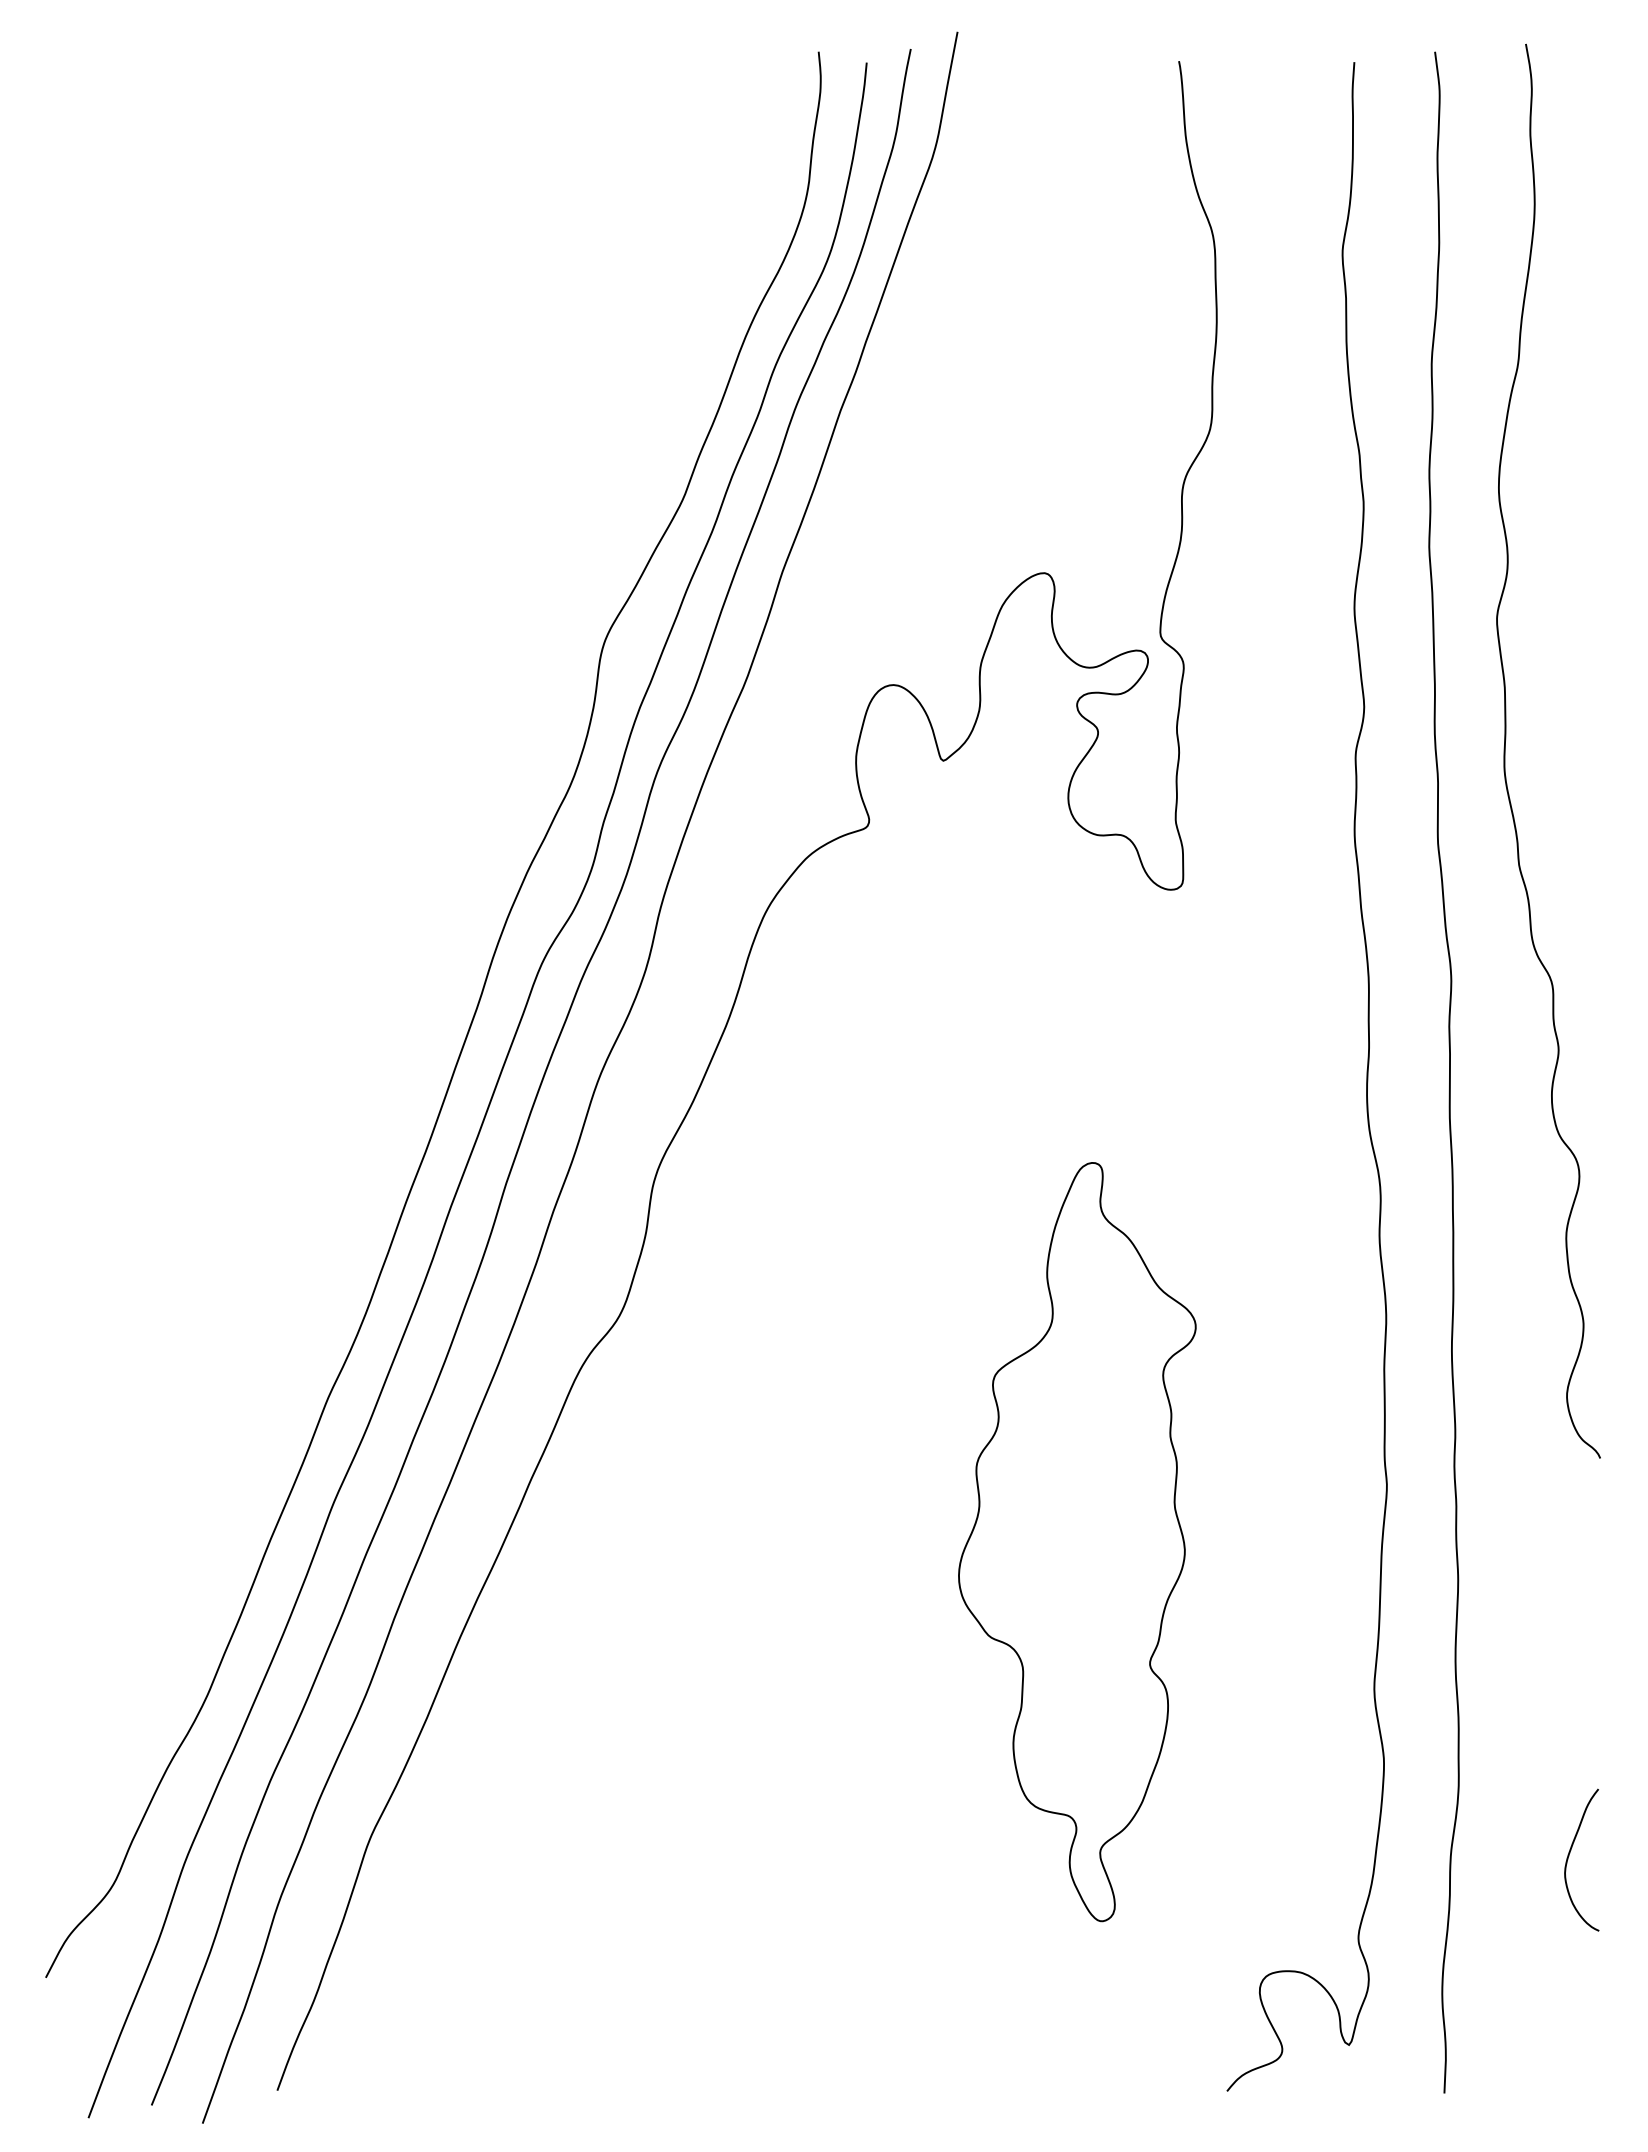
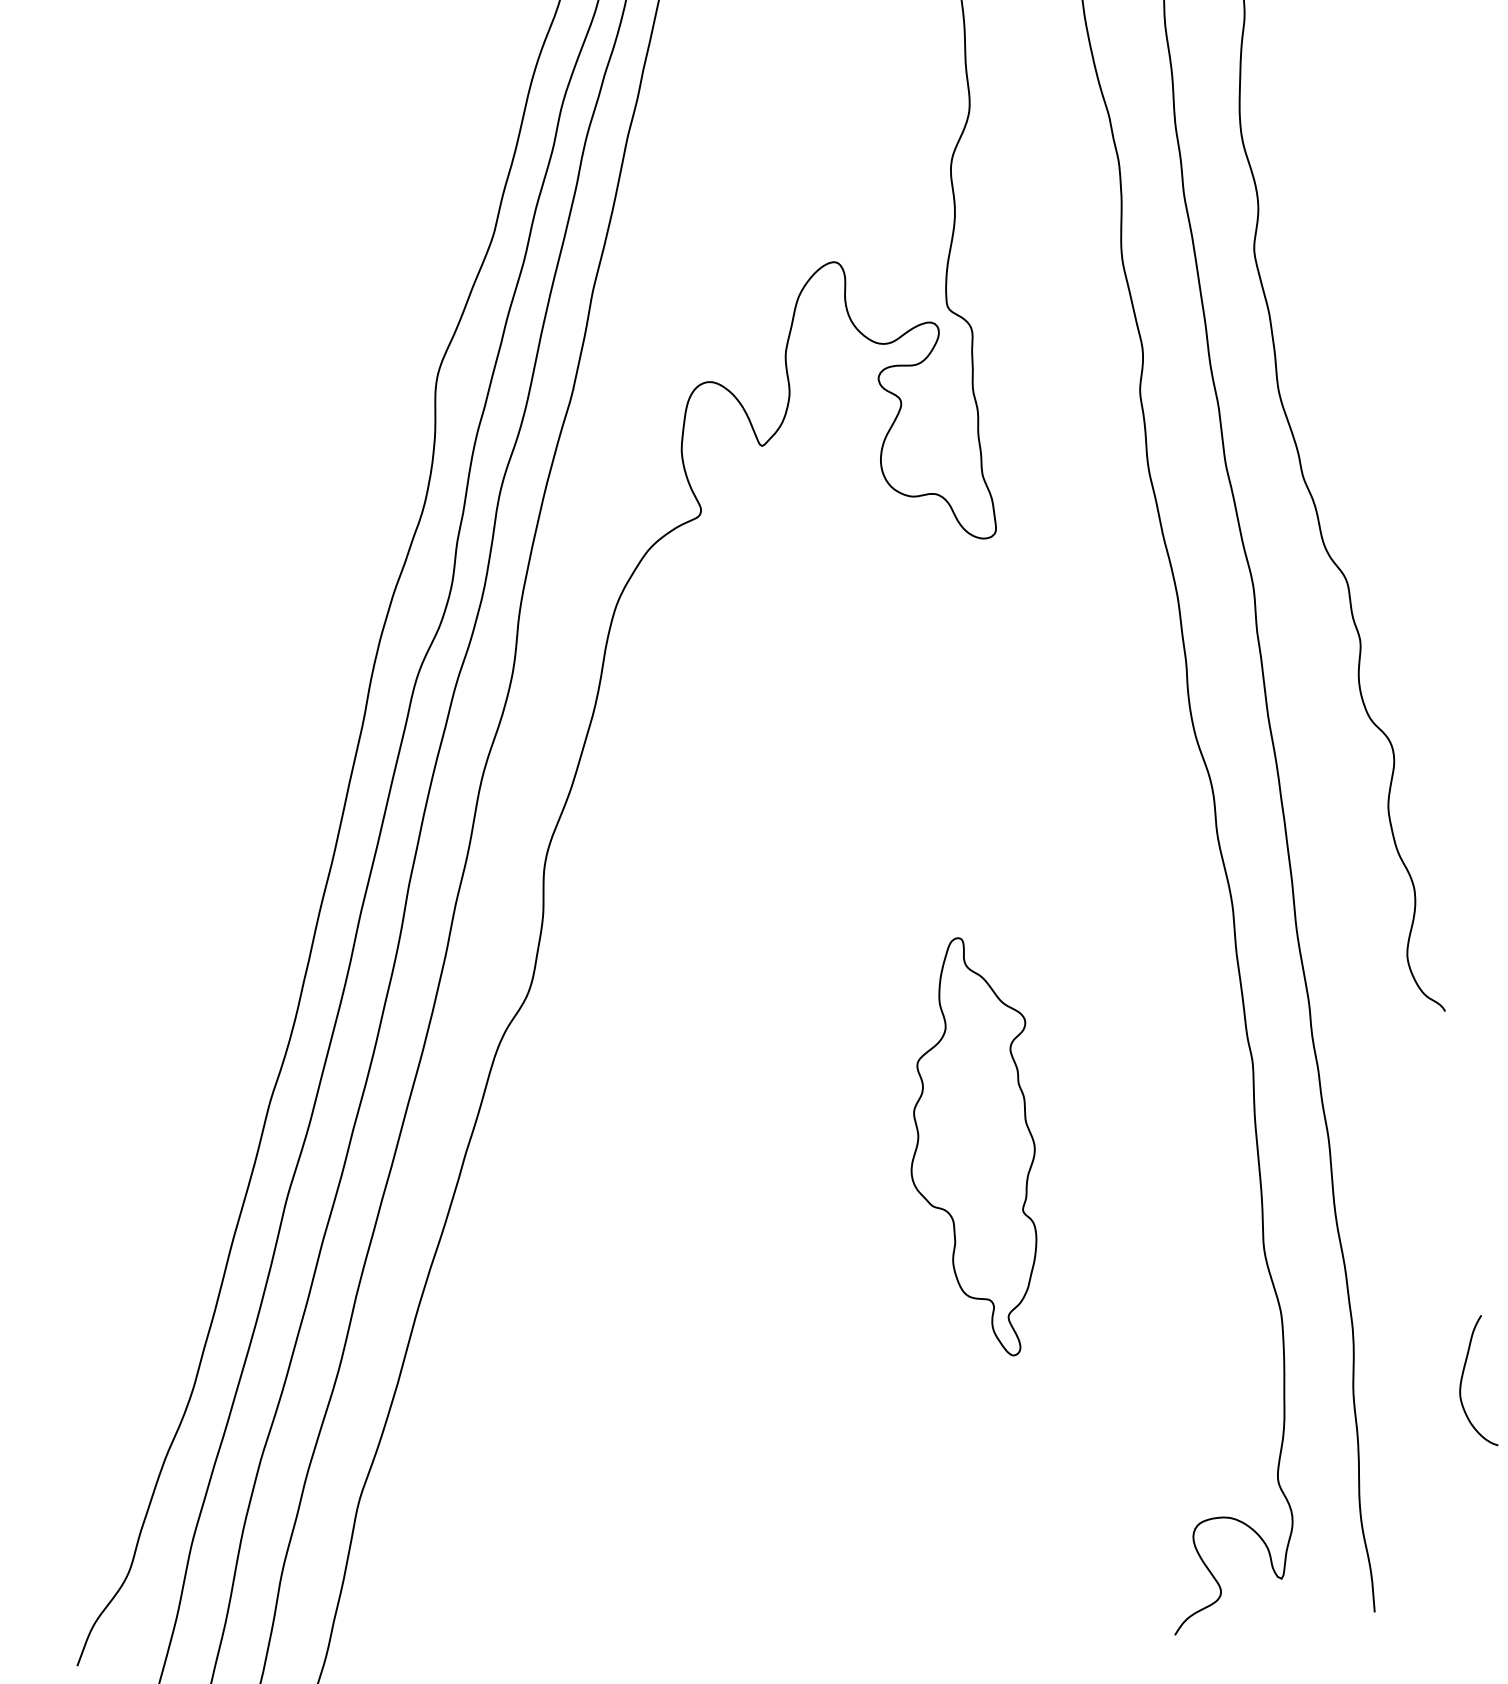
part: (1077, 1542) -> (974, 1148), size x0.6

